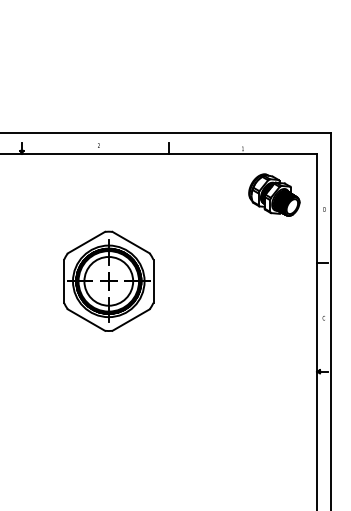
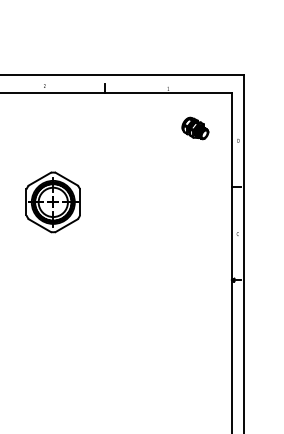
part: (274, 194) -> (195, 127), size x0.6
part: (108, 280) -> (52, 201), size x0.7

